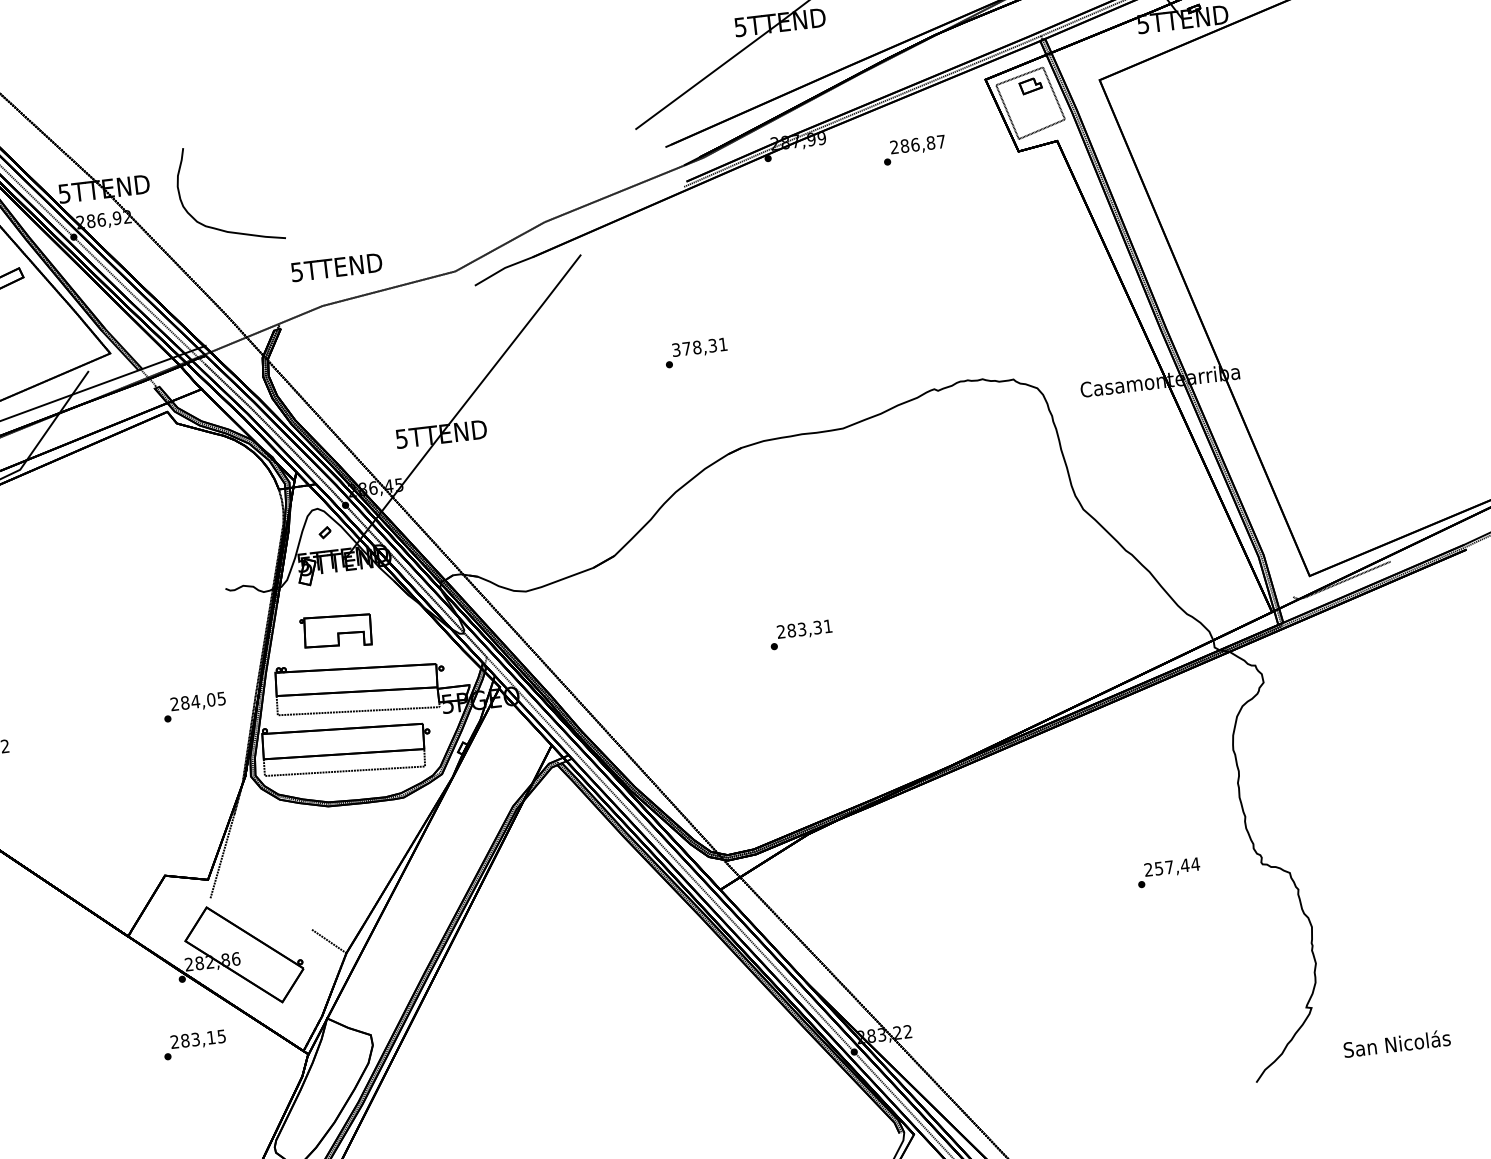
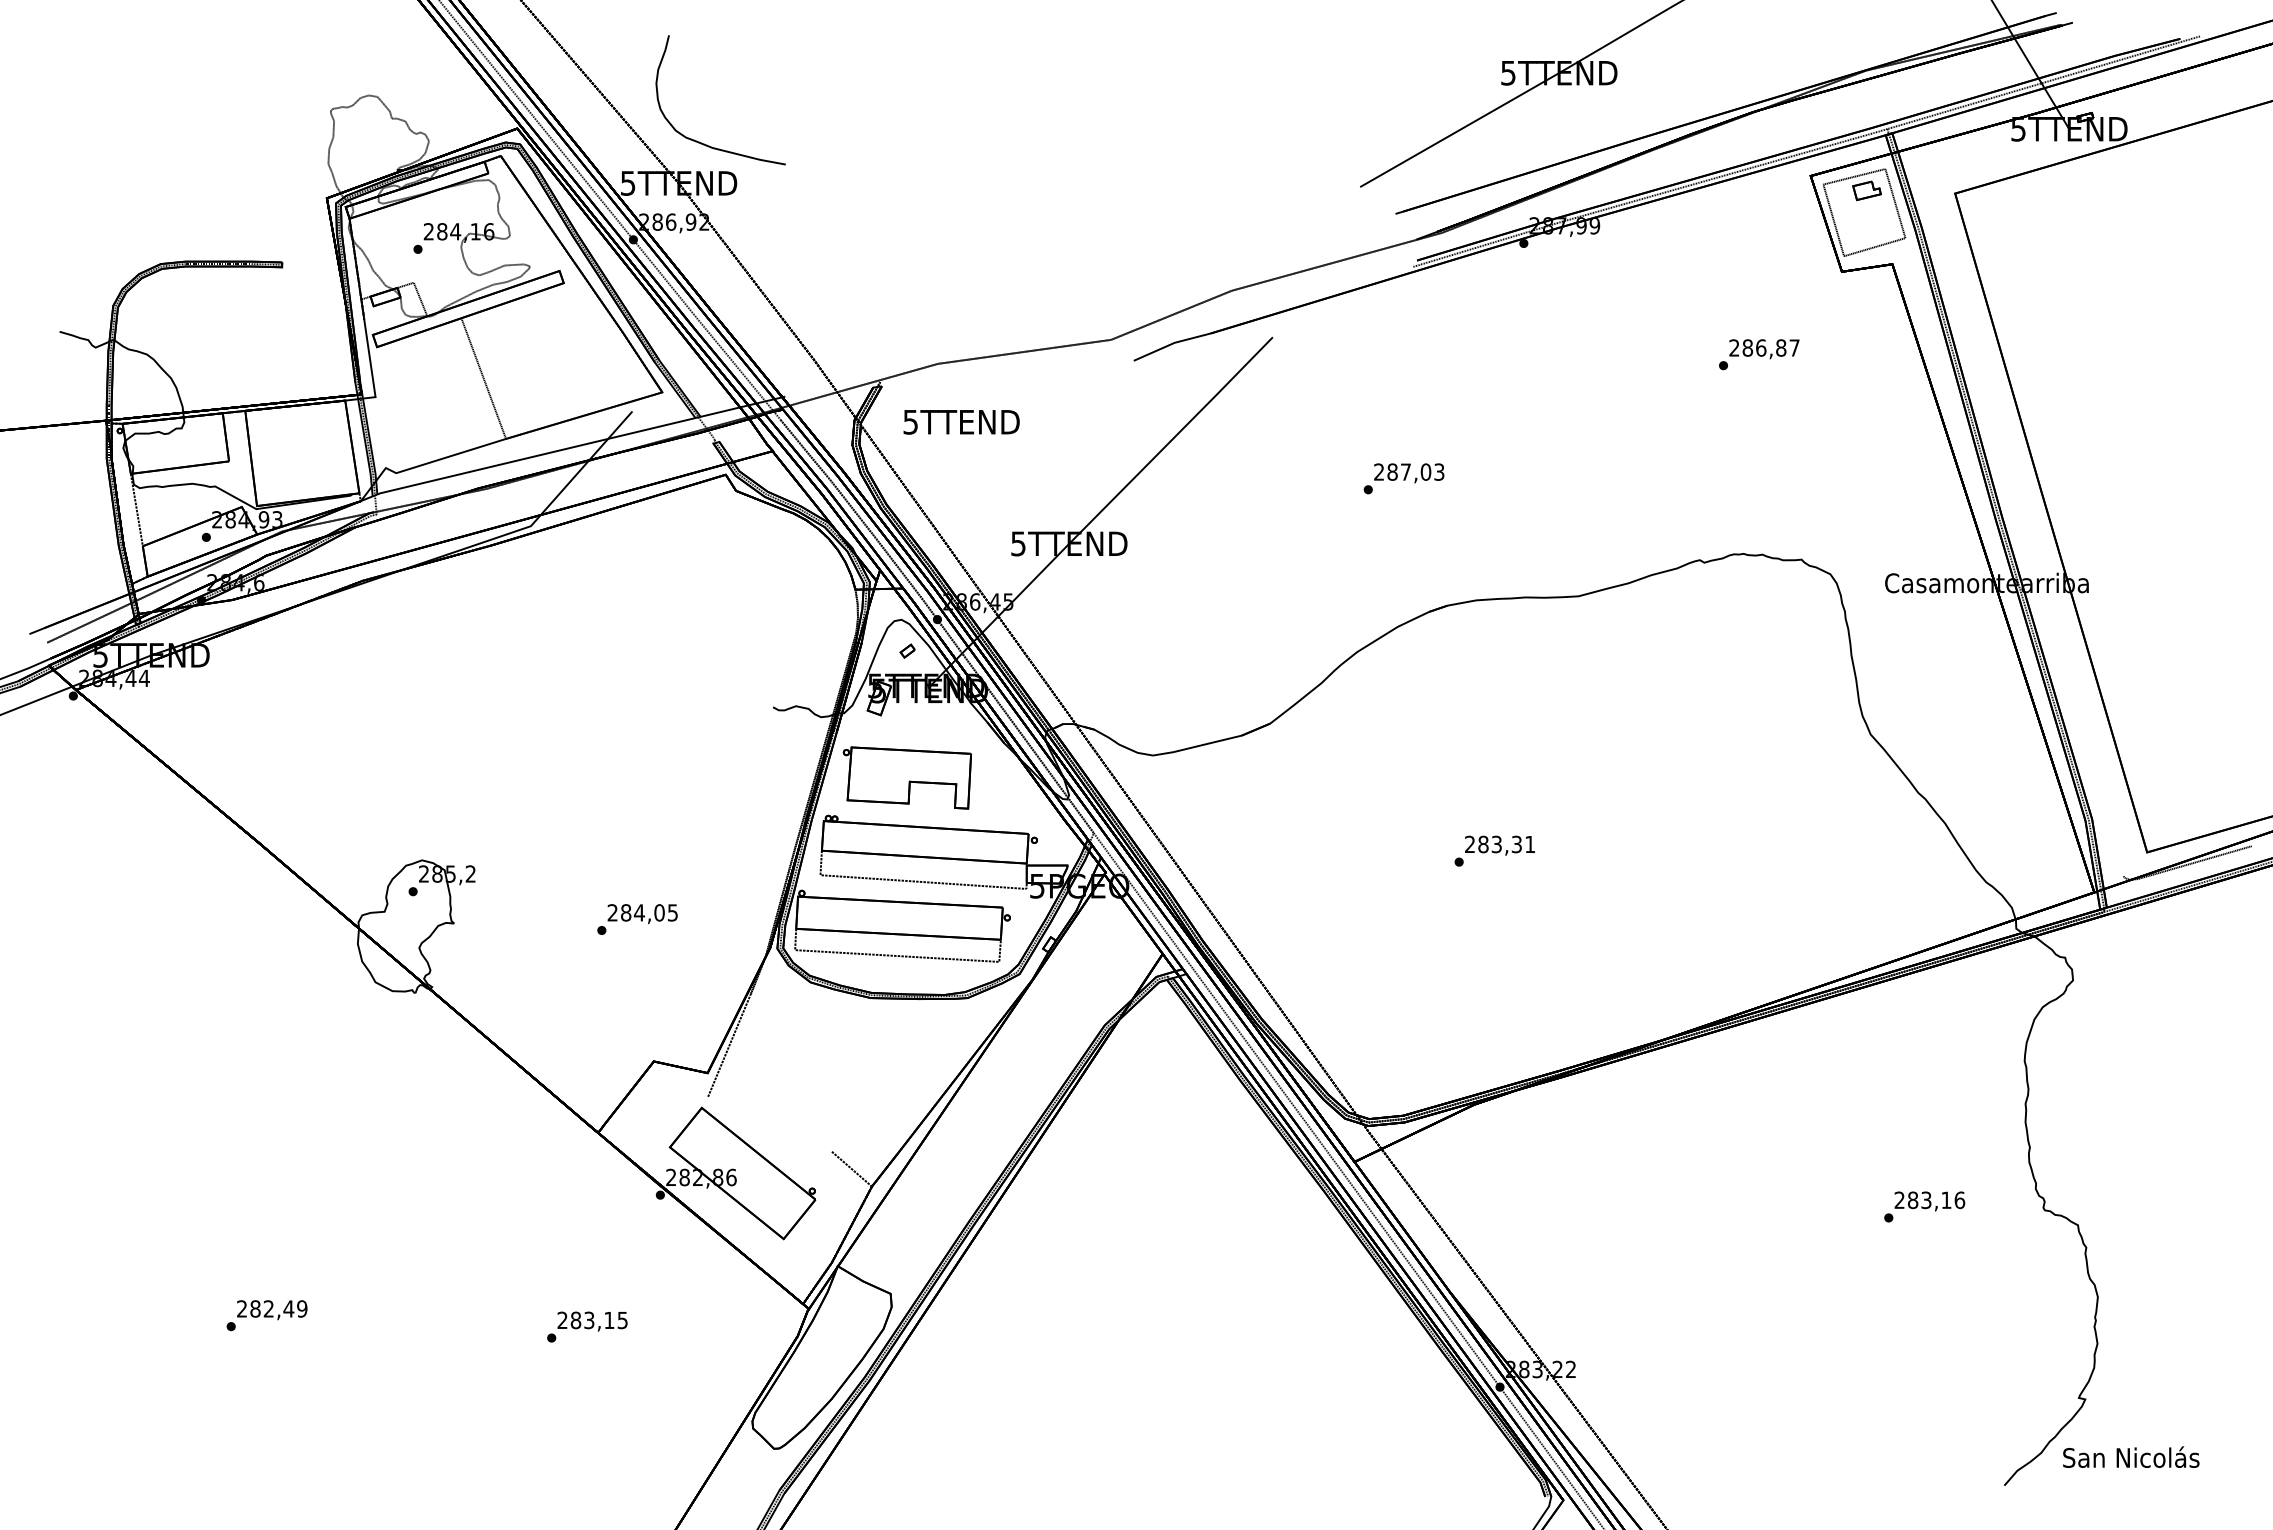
text: (914, 150) -> (1759, 354), moved
curve: (219, 228) -> (702, 142), moved
text: (336, 267) -> (961, 422), moved
text: (699, 346) -> (1409, 471), 378,31 -> 287,03
part: (336, 631) -> (907, 777), size x1.43
text: (194, 707) -> (637, 919), moved
text: (1177, 866) -> (1936, 1200), 257,44 -> 283,16
text: (1397, 1043) -> (2131, 1456), moved
text: (194, 1044) -> (587, 1326), moved

